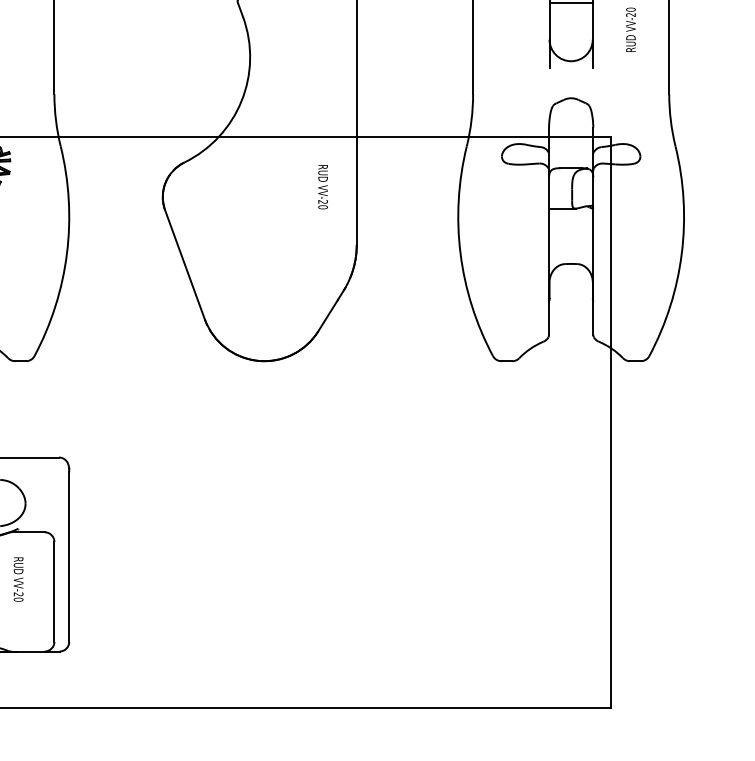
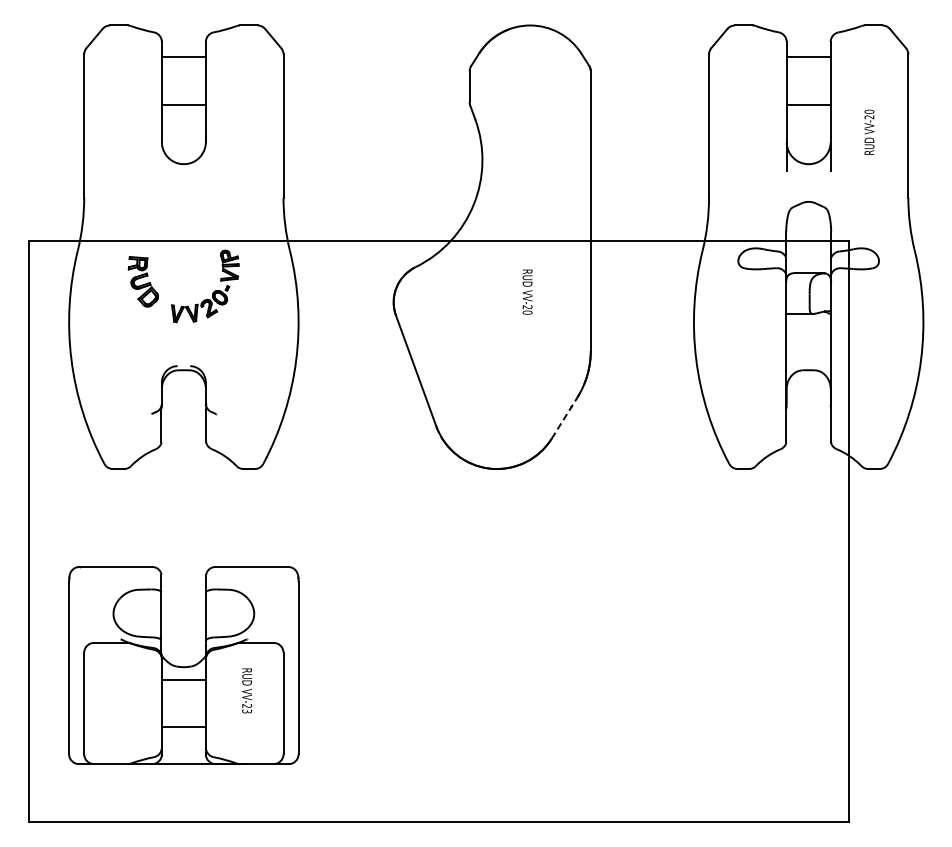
text: (323, 186) -> (527, 291), moved
line: (330, 310) -> (564, 417), solid -> dashed
text: (18, 599) -> (247, 711), VV-20 -> VV-23

